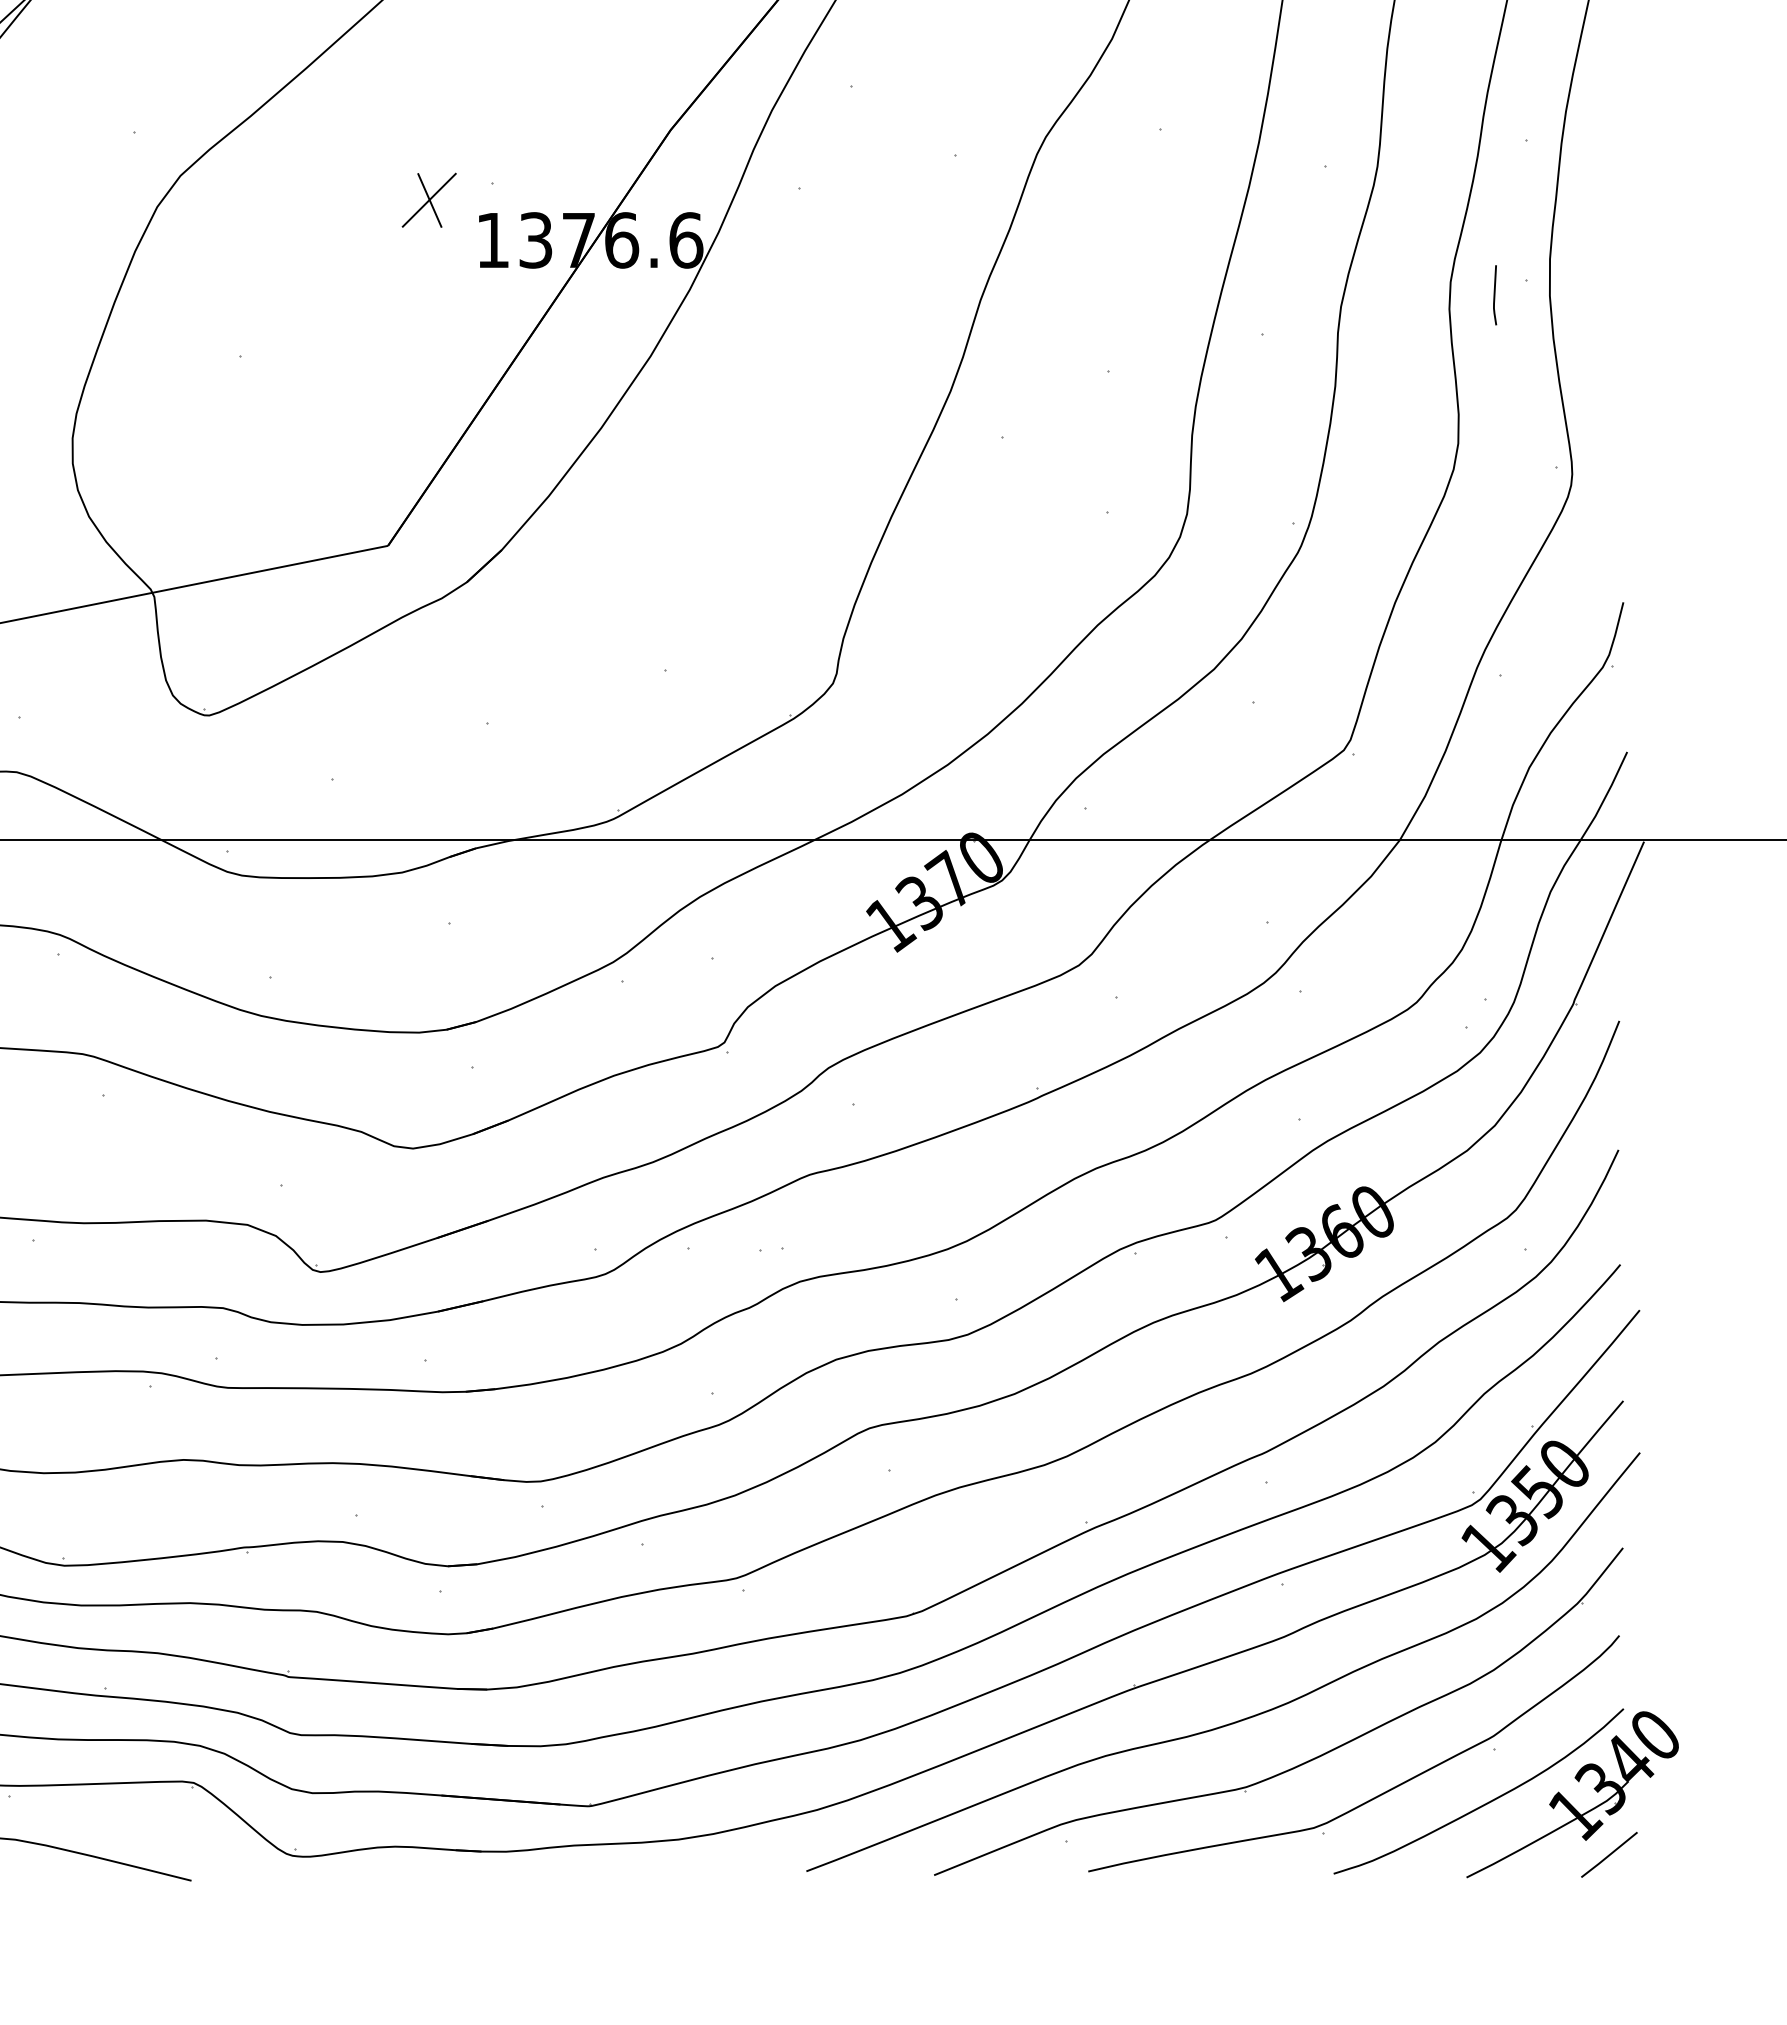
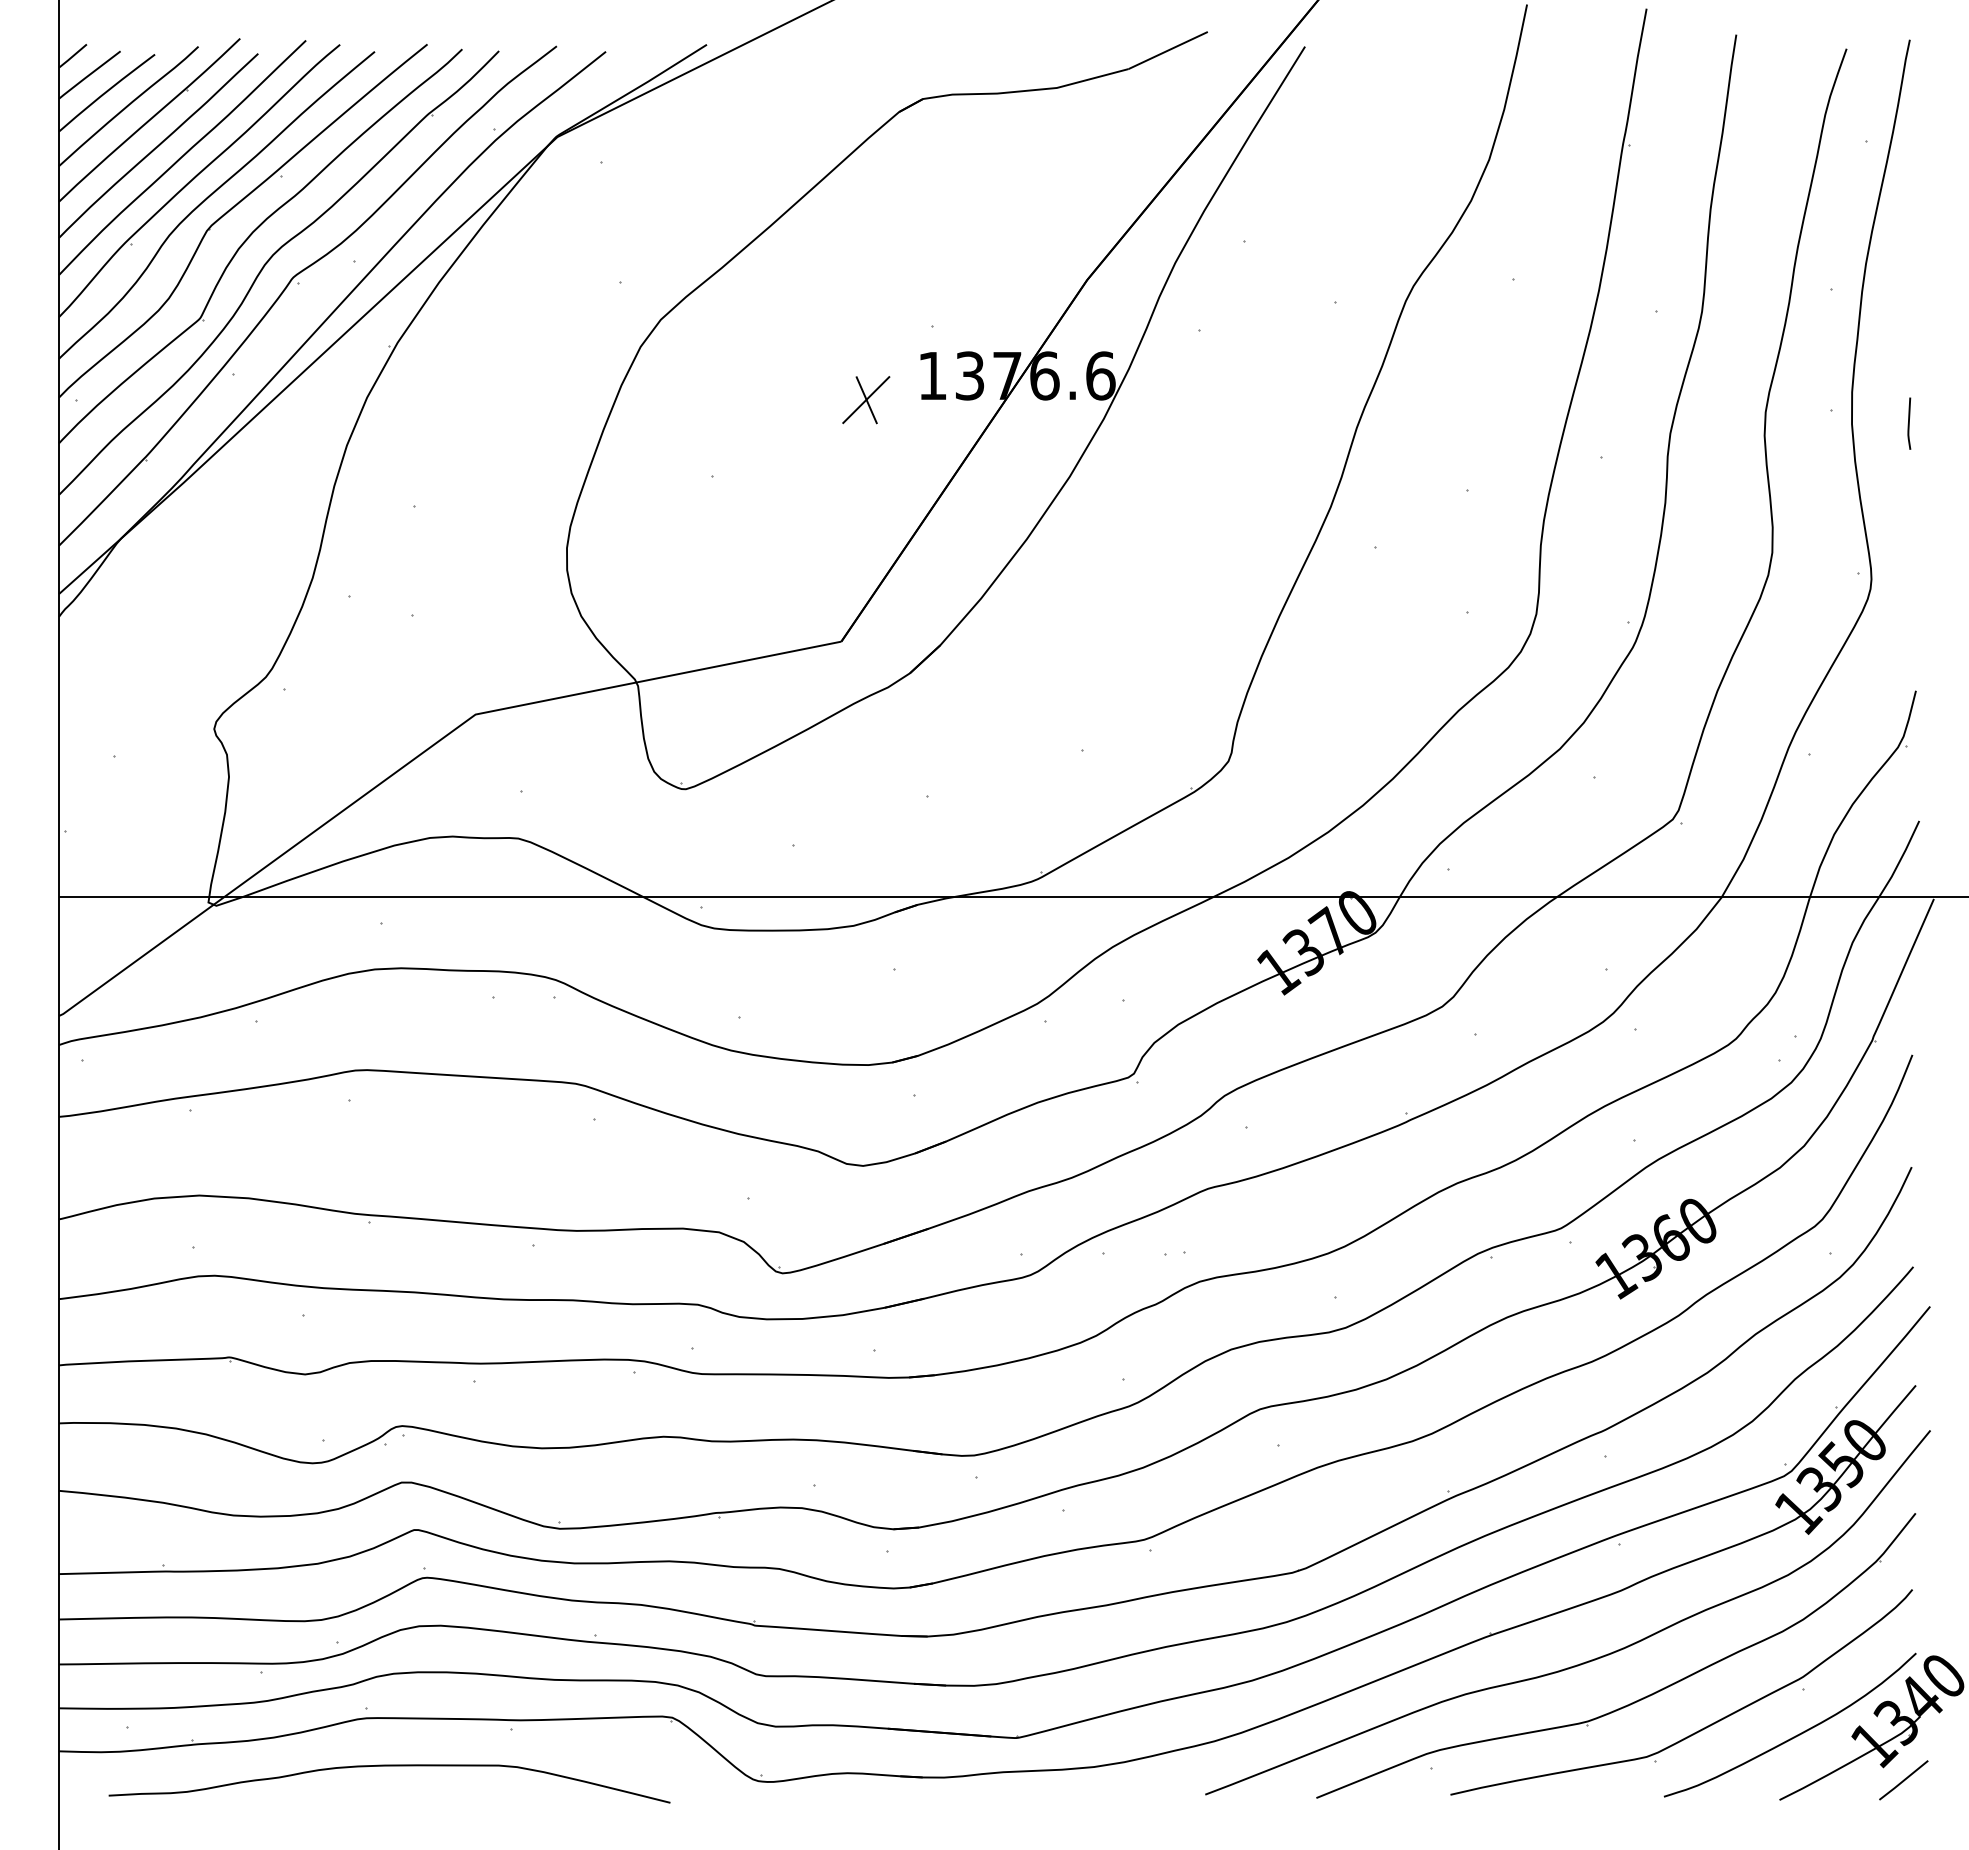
part: (429, 200) -> (866, 400), moved
line: (1495, 295) -> (1909, 423), moved

